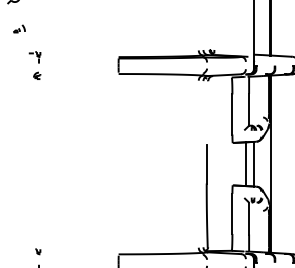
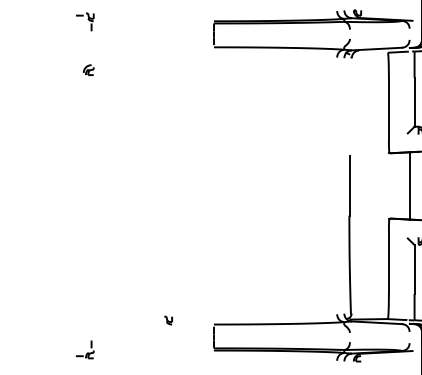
part: (37, 75) -> (89, 69), moved
part: (38, 251) -> (169, 320), moved

